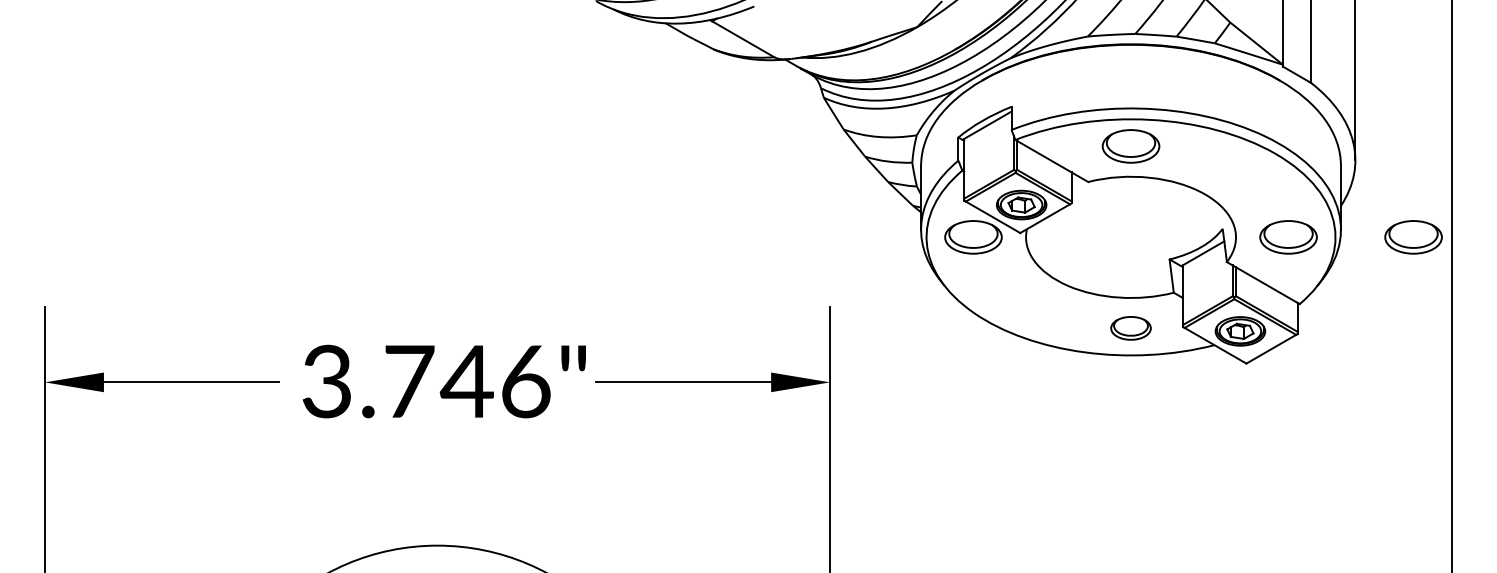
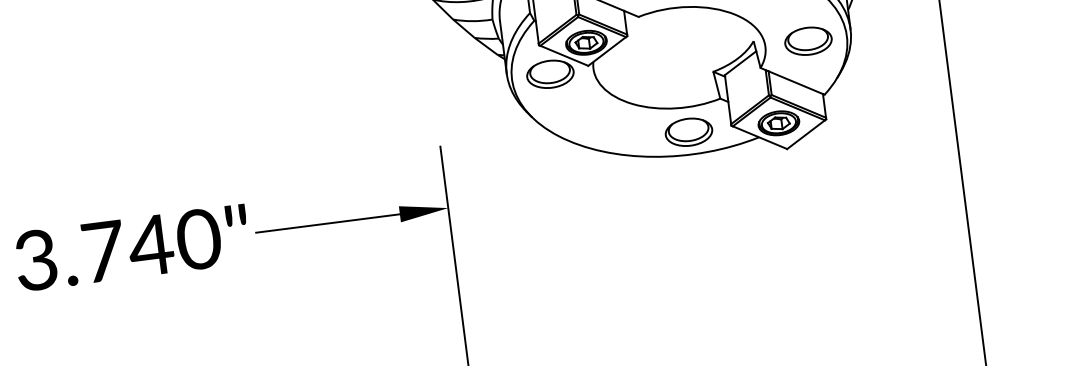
part: (1413, 237) -> (910, 28), removed
part: (1130, 328) -> (688, 132), size x1.43
text: (525, 381) -> (198, 239), 3.746" -> 3.740"

